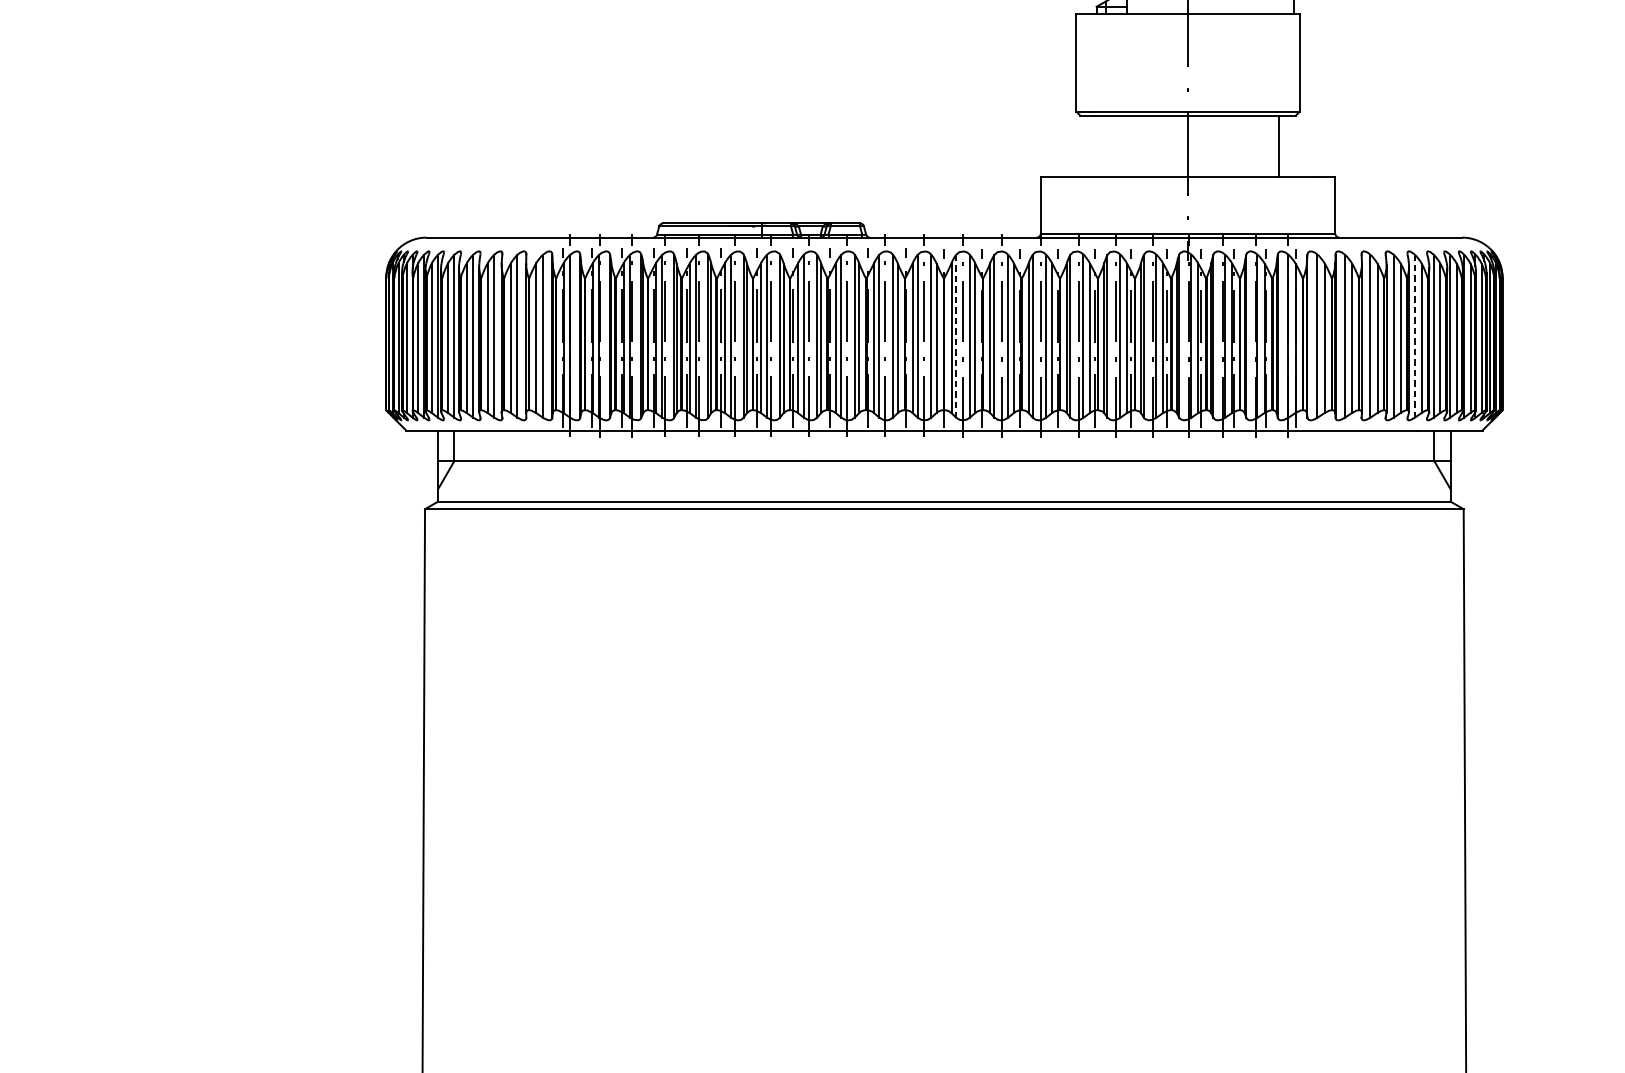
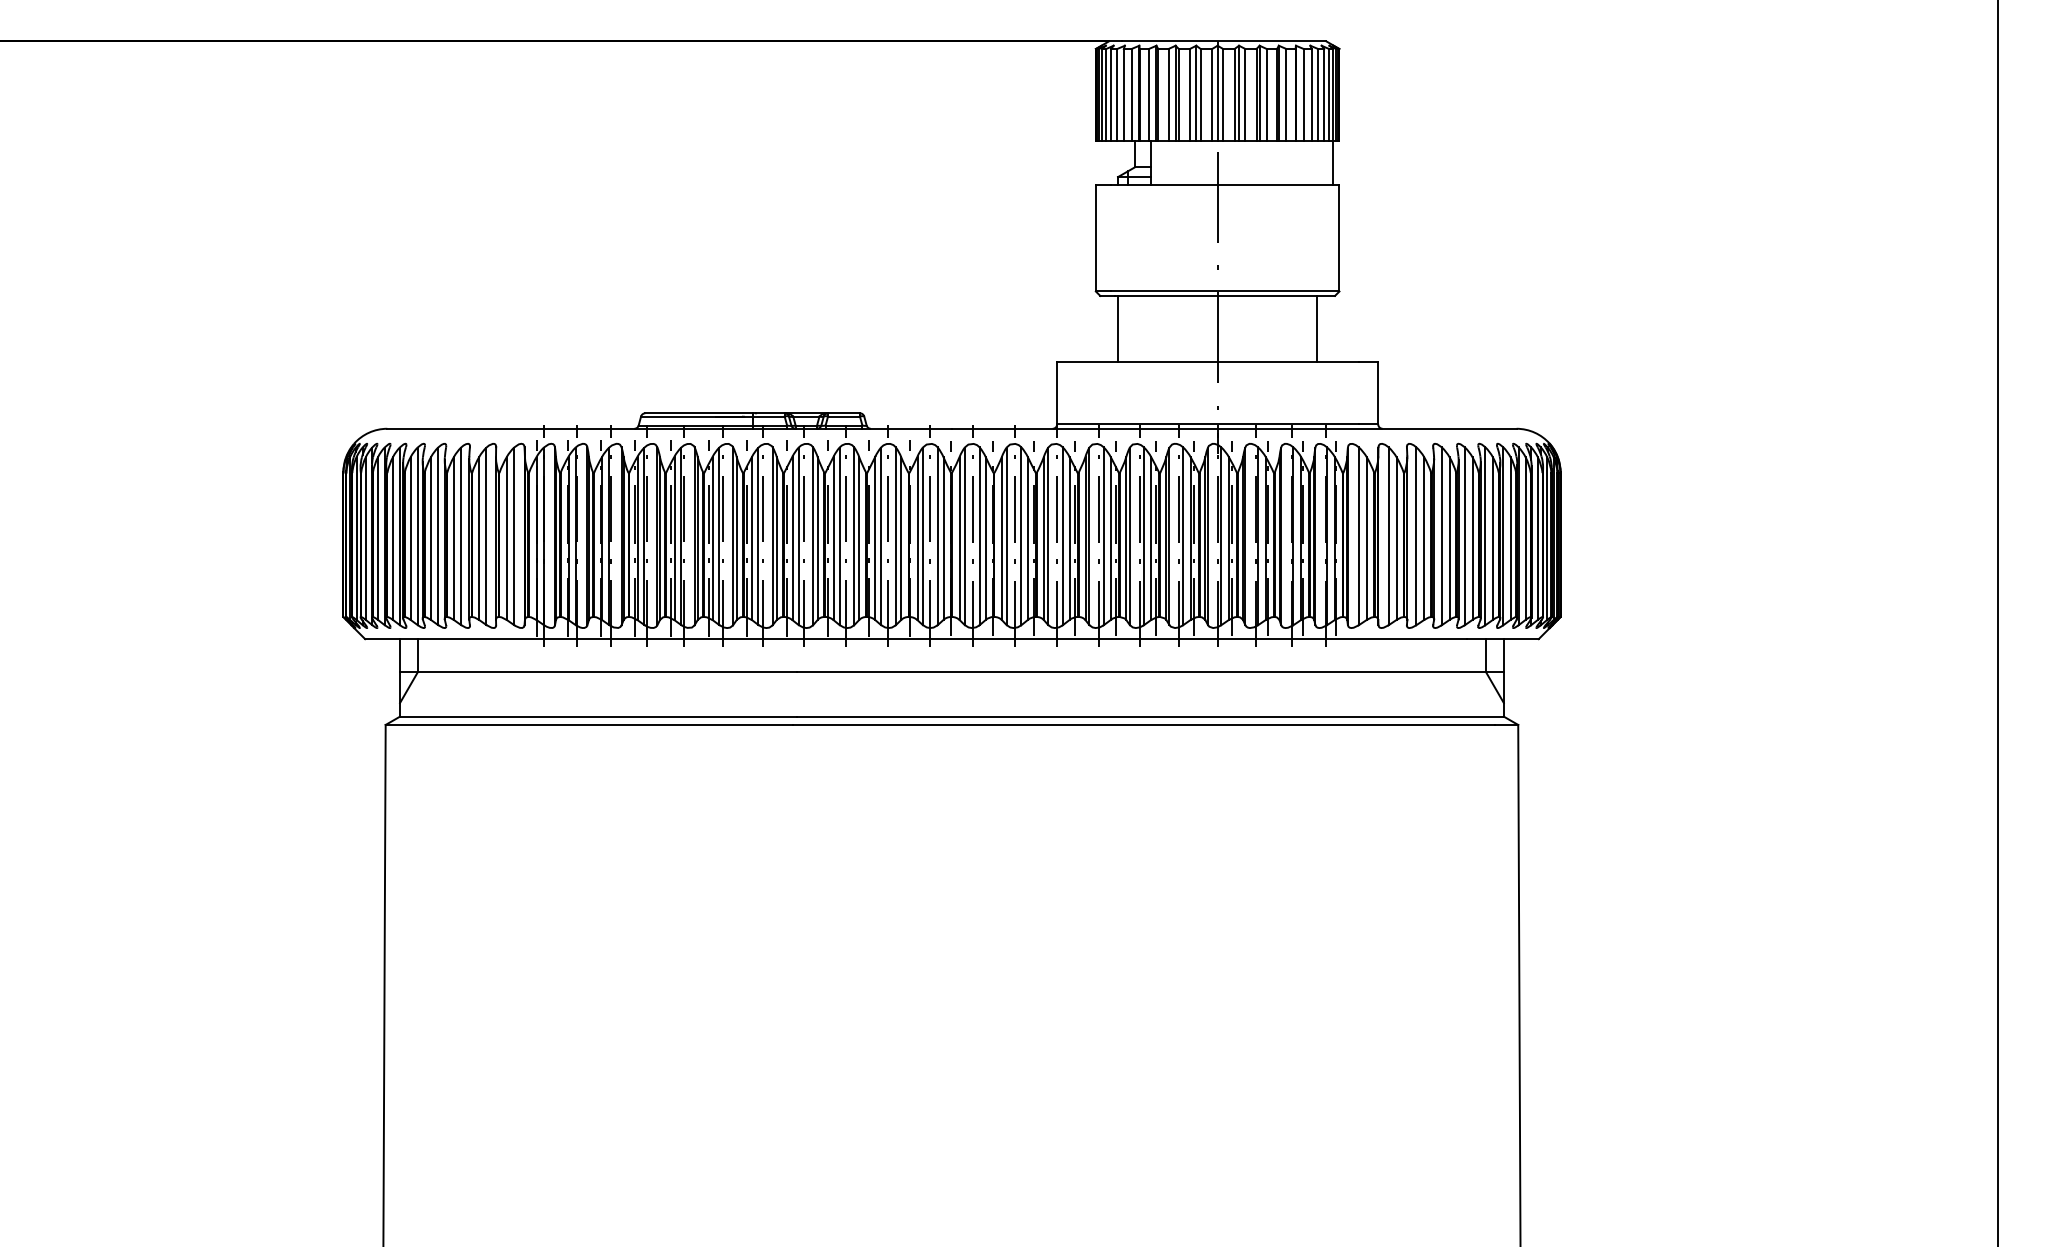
line: (1097, 145) -> (1118, 328), added
line: (955, 336) -> (964, 536), dashed -> solid
line: (1414, 336) -> (1464, 536), dashed -> solid

